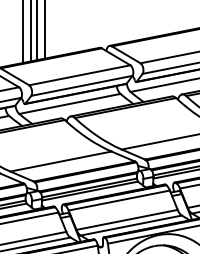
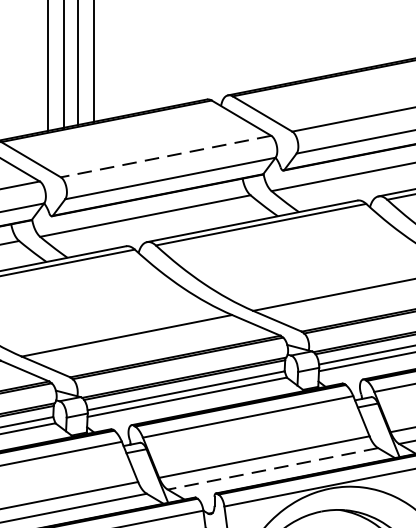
line: (79, 75) -> (165, 156), solid -> dashed
line: (131, 225) -> (273, 468), solid -> dashed

